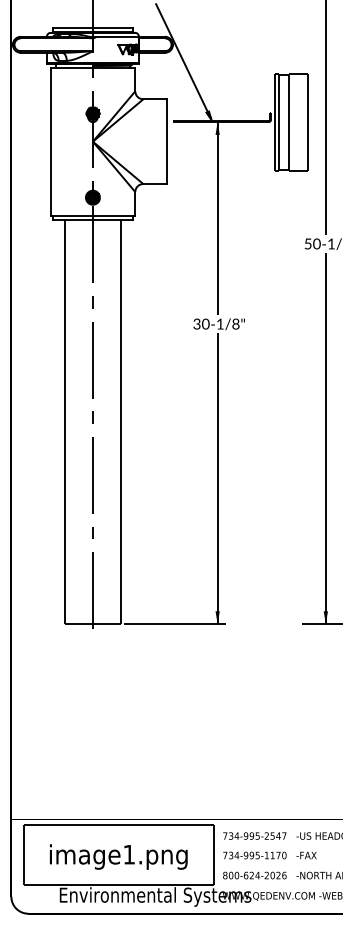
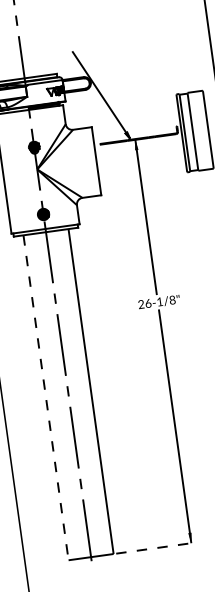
text: (201, 323) -> (144, 303), 30-1/8" -> 26-1/8"
line: (64, 422) -> (45, 398), solid -> dashed
line: (174, 624) -> (156, 548), solid -> dashed

